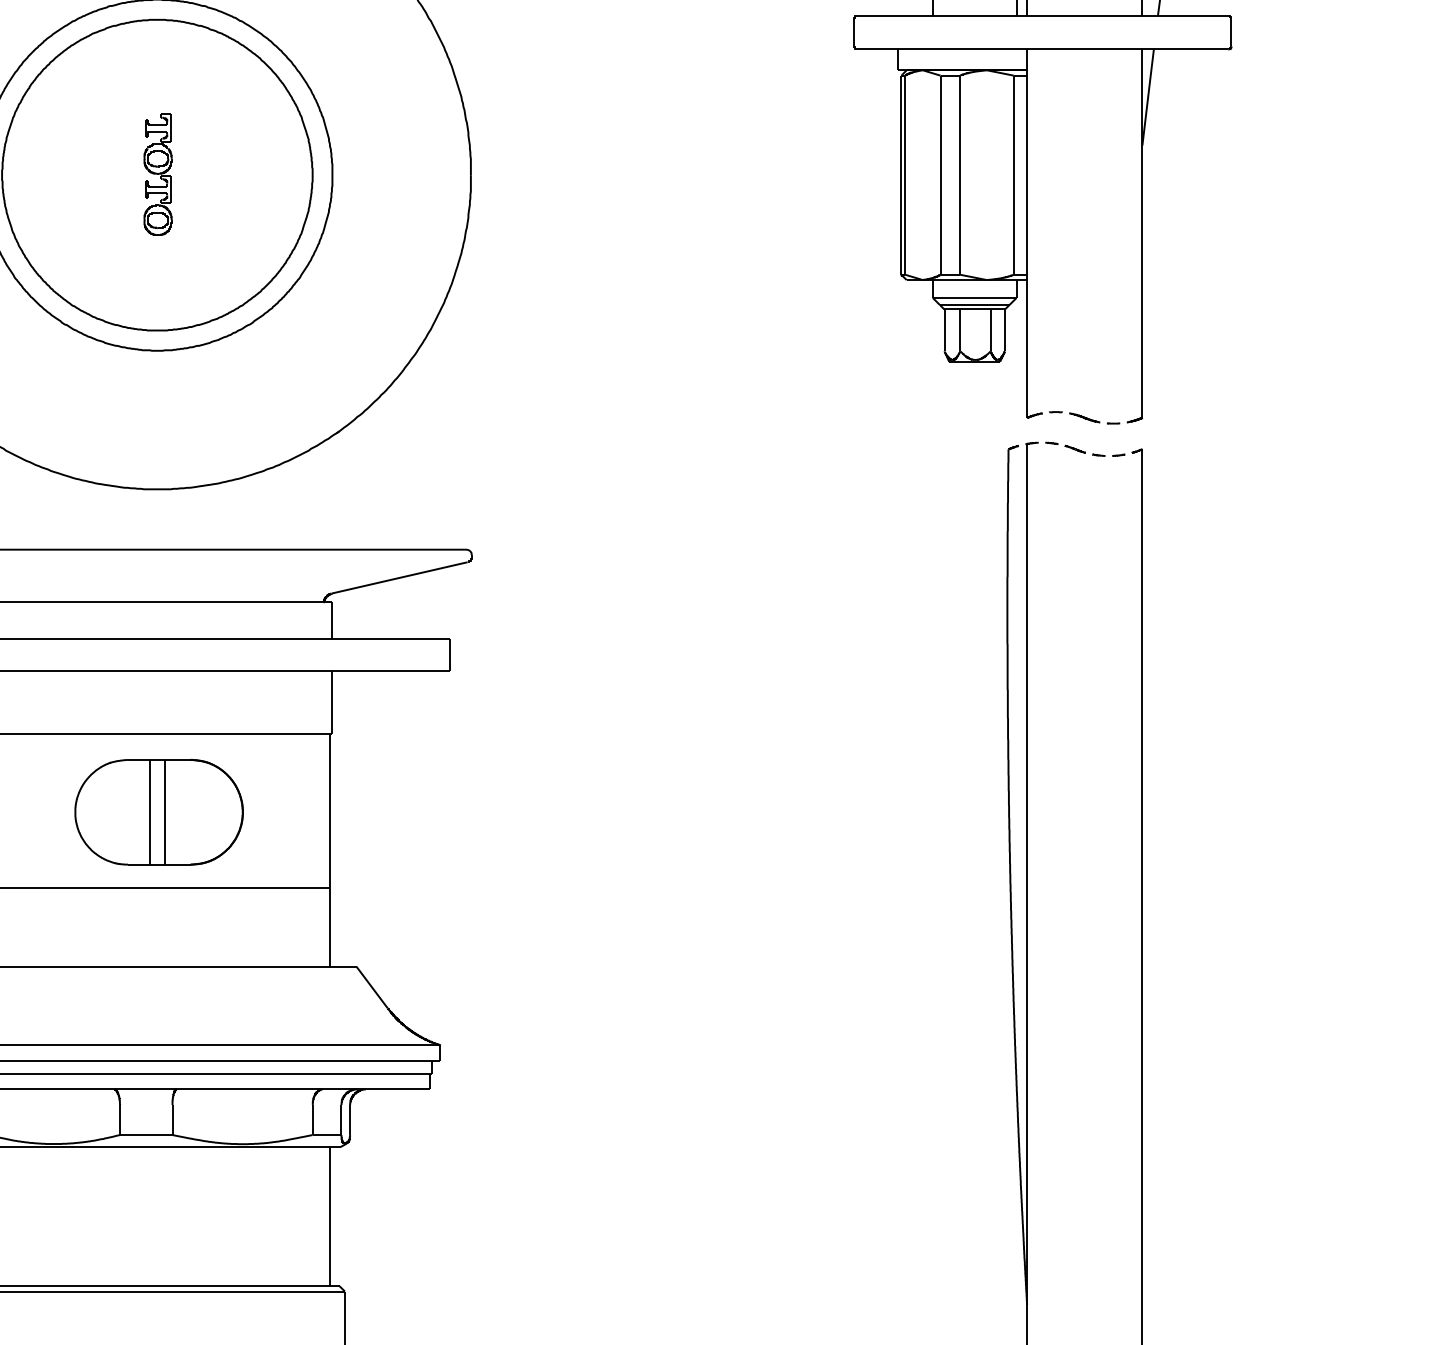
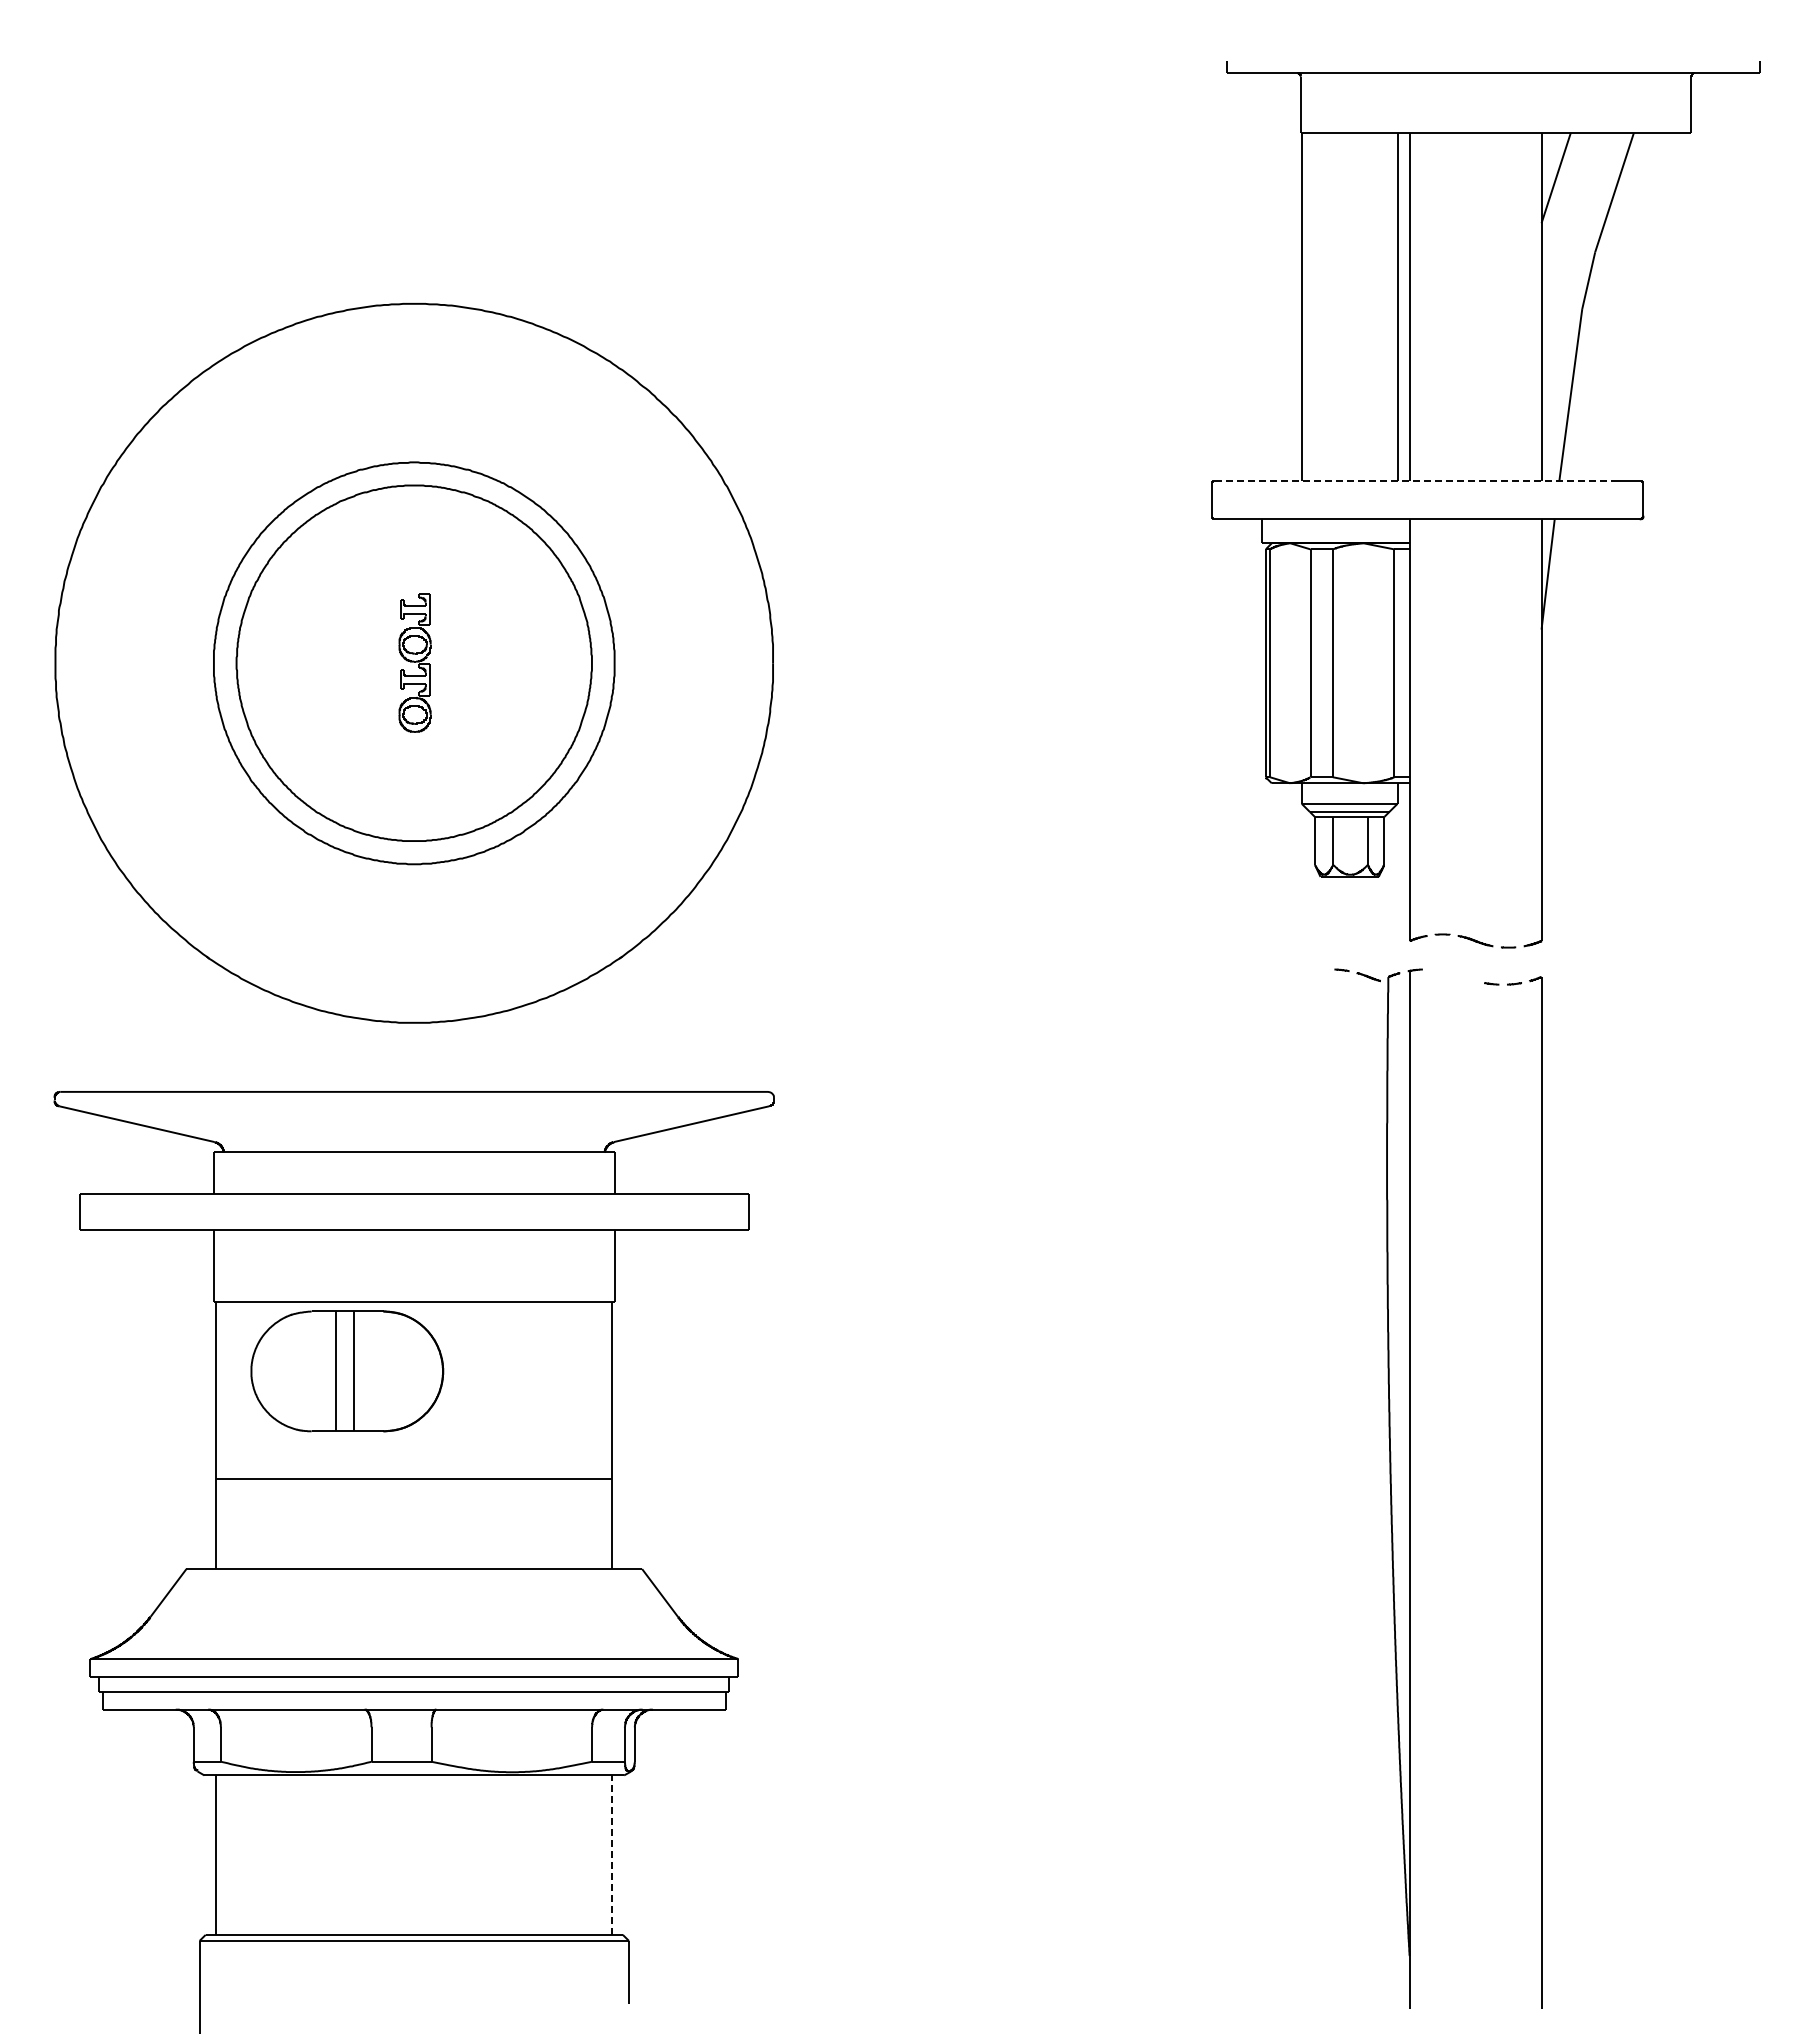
line: (1033, 15) -> (1416, 480), solid -> dashed
part: (1065, 447) -> (1357, 975), moved
part: (159, 812) -> (347, 1371), moved
line: (330, 1216) -> (612, 1855), solid -> dashed

